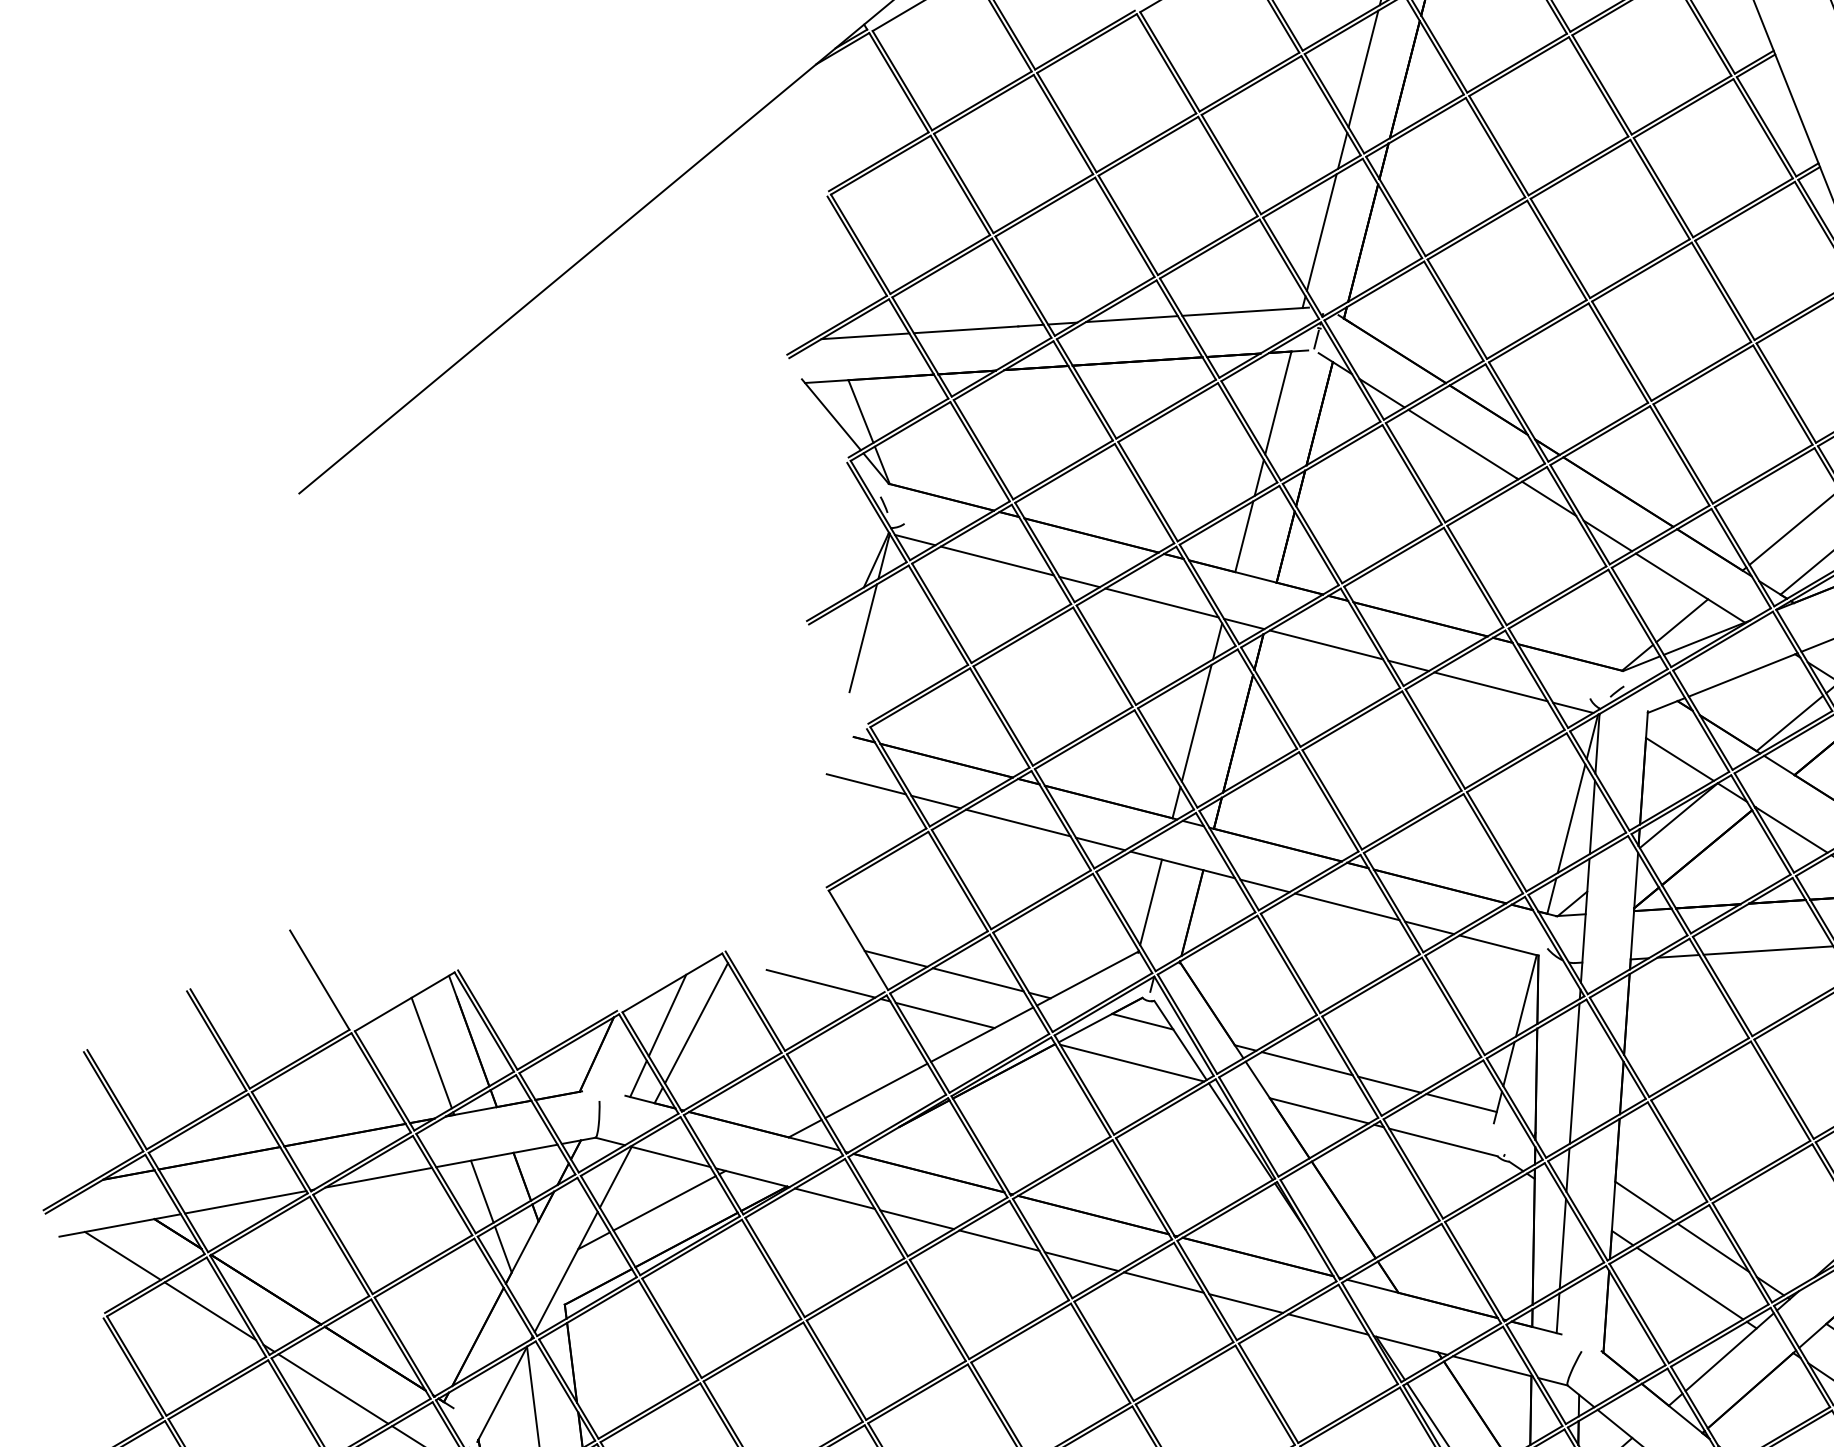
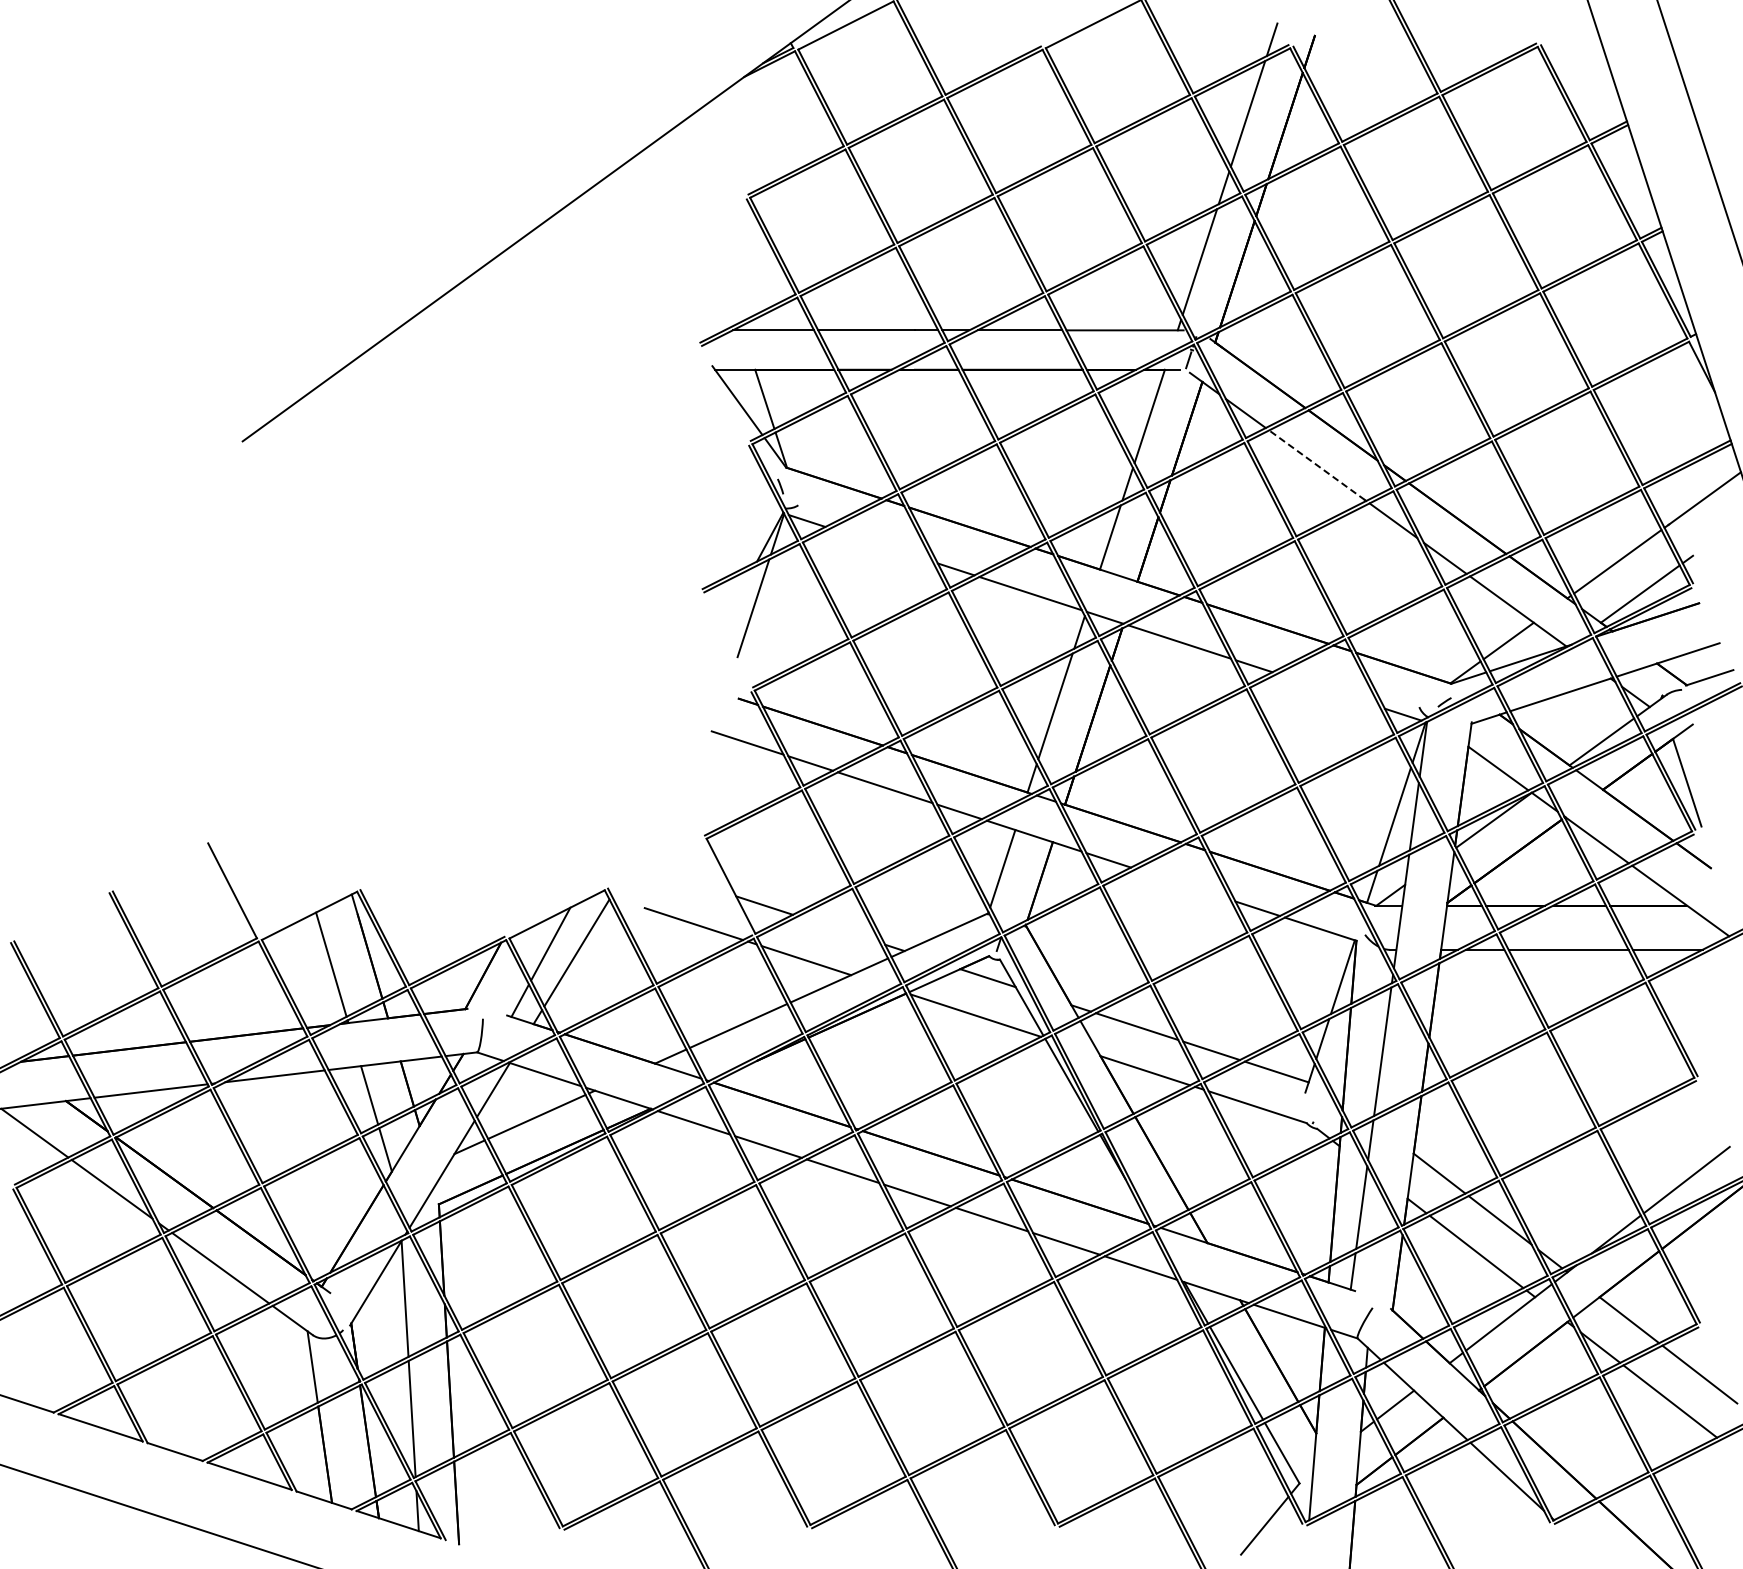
line: (1461, 443) -> (1316, 464), solid -> dashed
line: (997, 560) -> (881, 544), removed
line: (1490, 686) -> (1328, 690), removed
line: (1346, 906) -> (1182, 884), removed
line: (977, 979) -> (838, 929), removed

